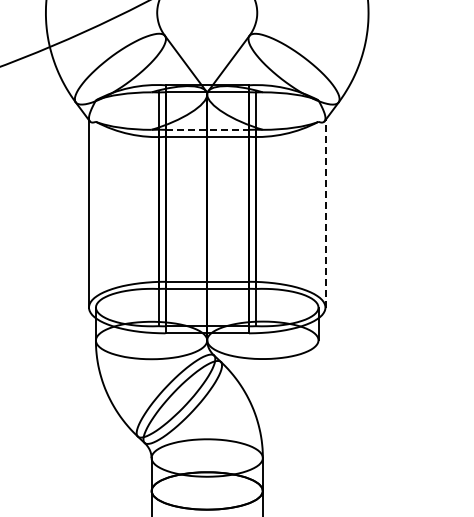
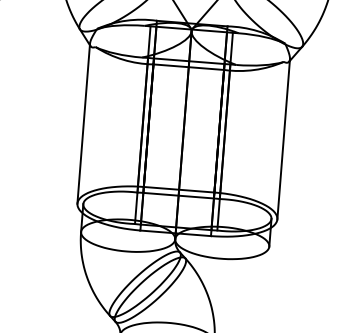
line: (207, 129) -> (189, 61), dashed -> solid
line: (325, 212) -> (283, 139), dashed -> solid

